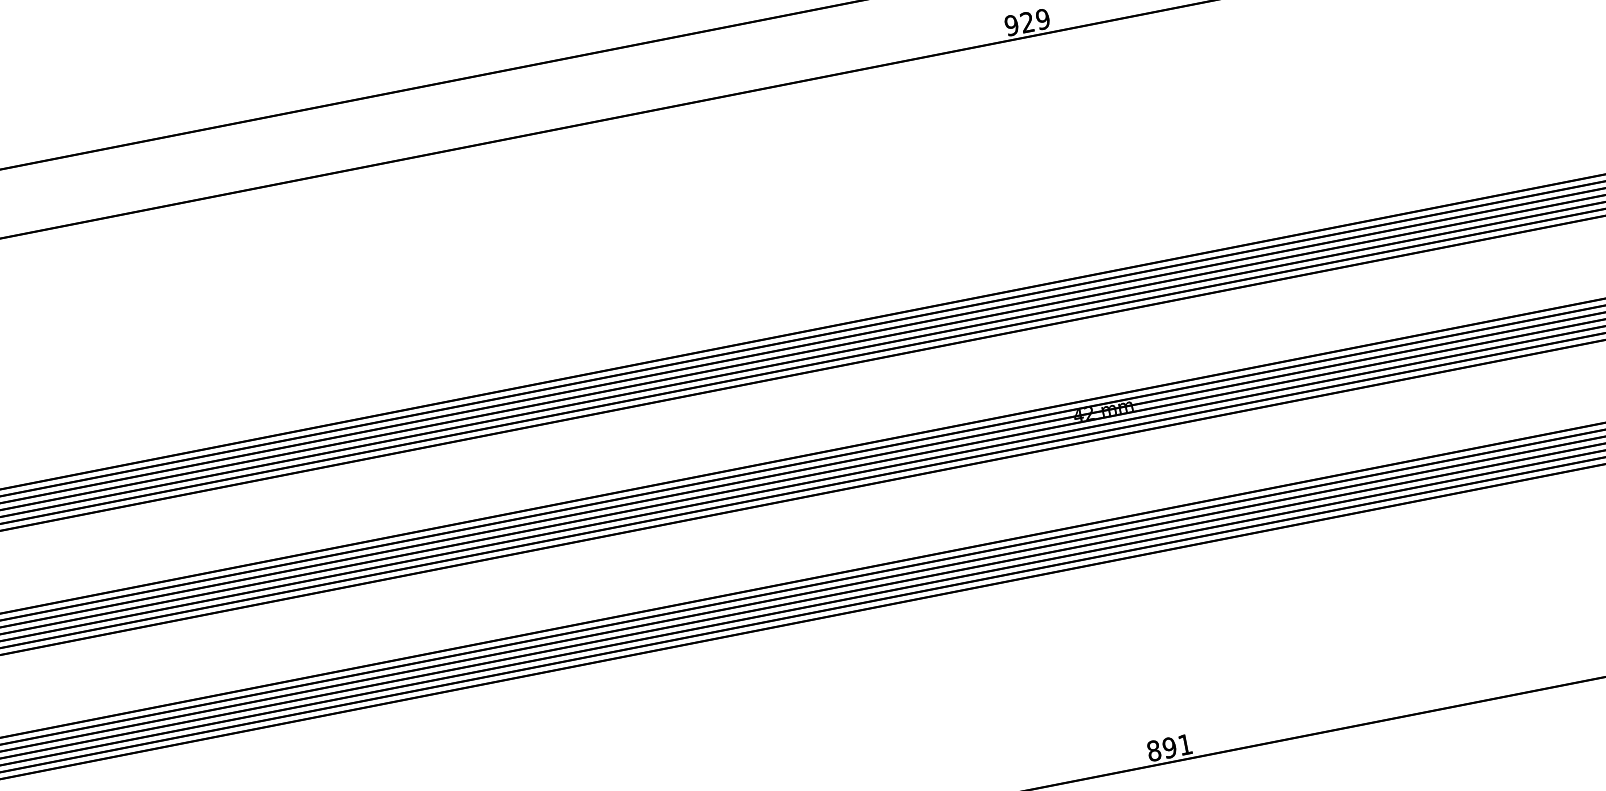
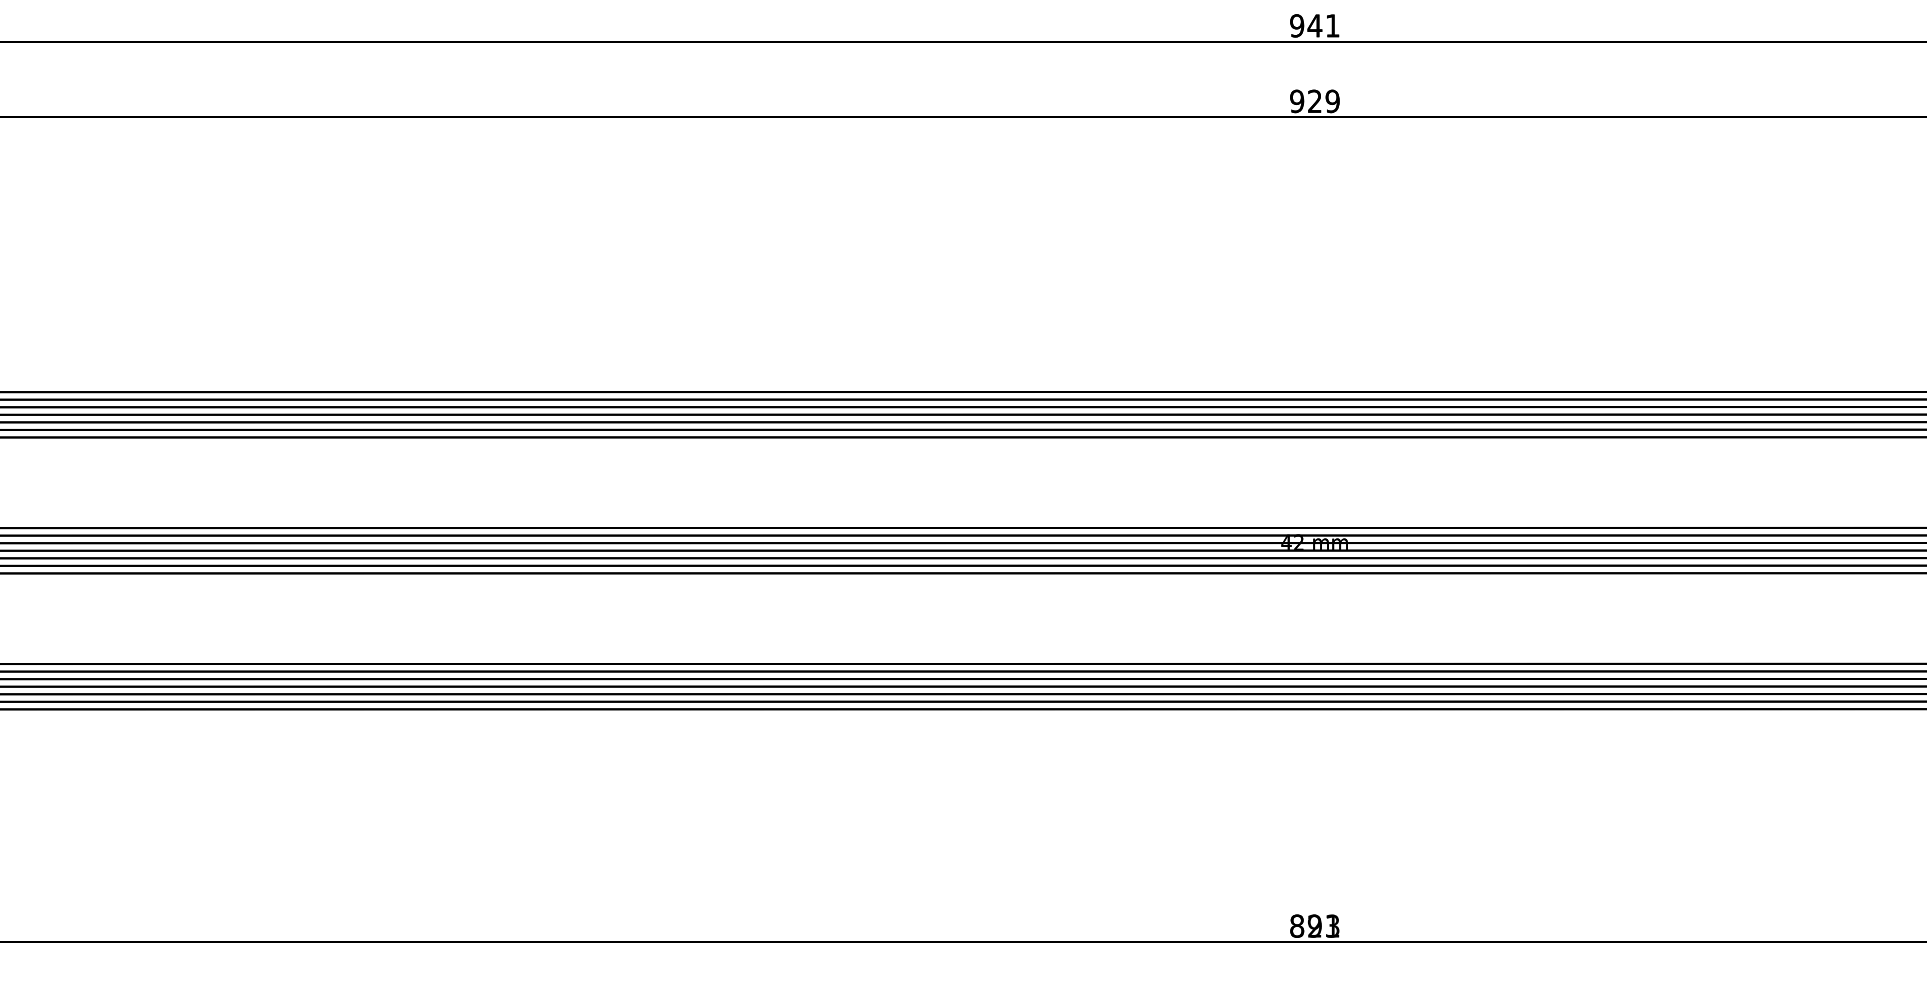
text: (1177, 745) -> (1323, 925), 891 -> 823

